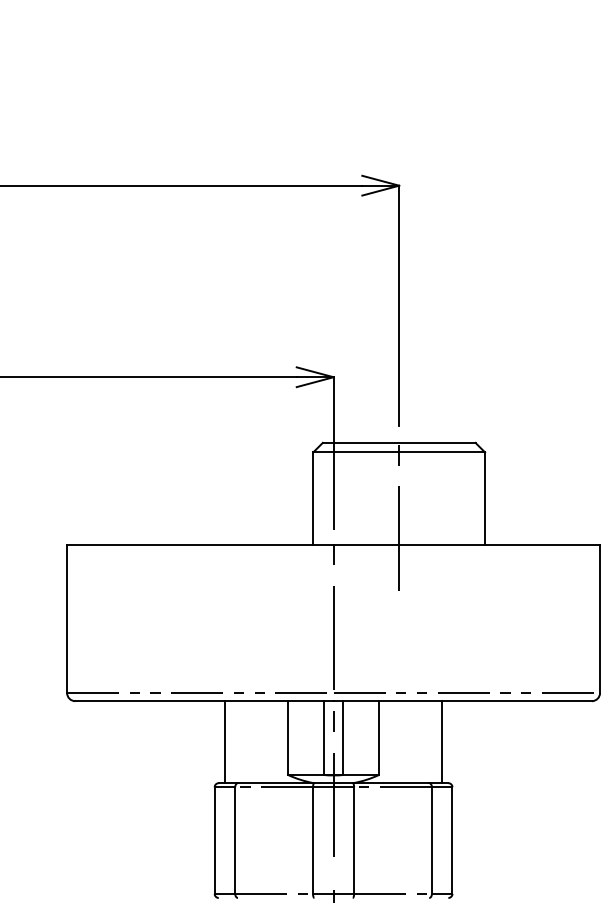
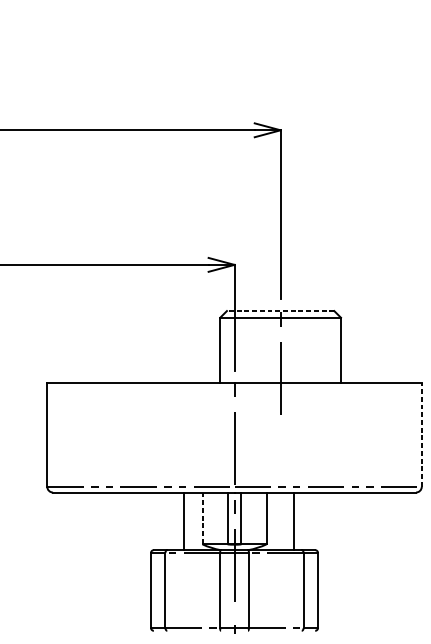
line: (398, 442) -> (280, 310), solid -> dashed
line: (600, 619) -> (422, 435), solid -> dashed
line: (288, 738) -> (202, 518), solid -> dashed
line: (225, 742) -> (184, 521), moved
line: (441, 742) -> (293, 521), moved

